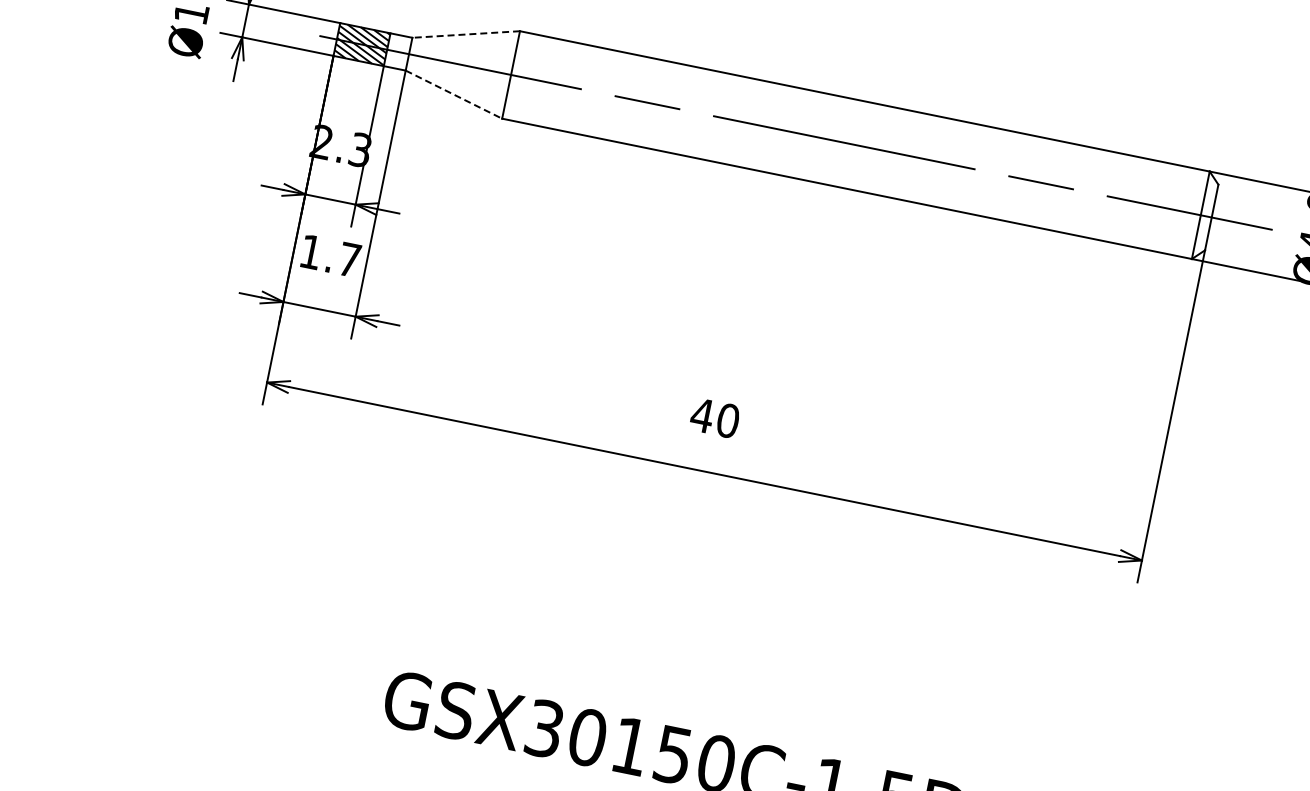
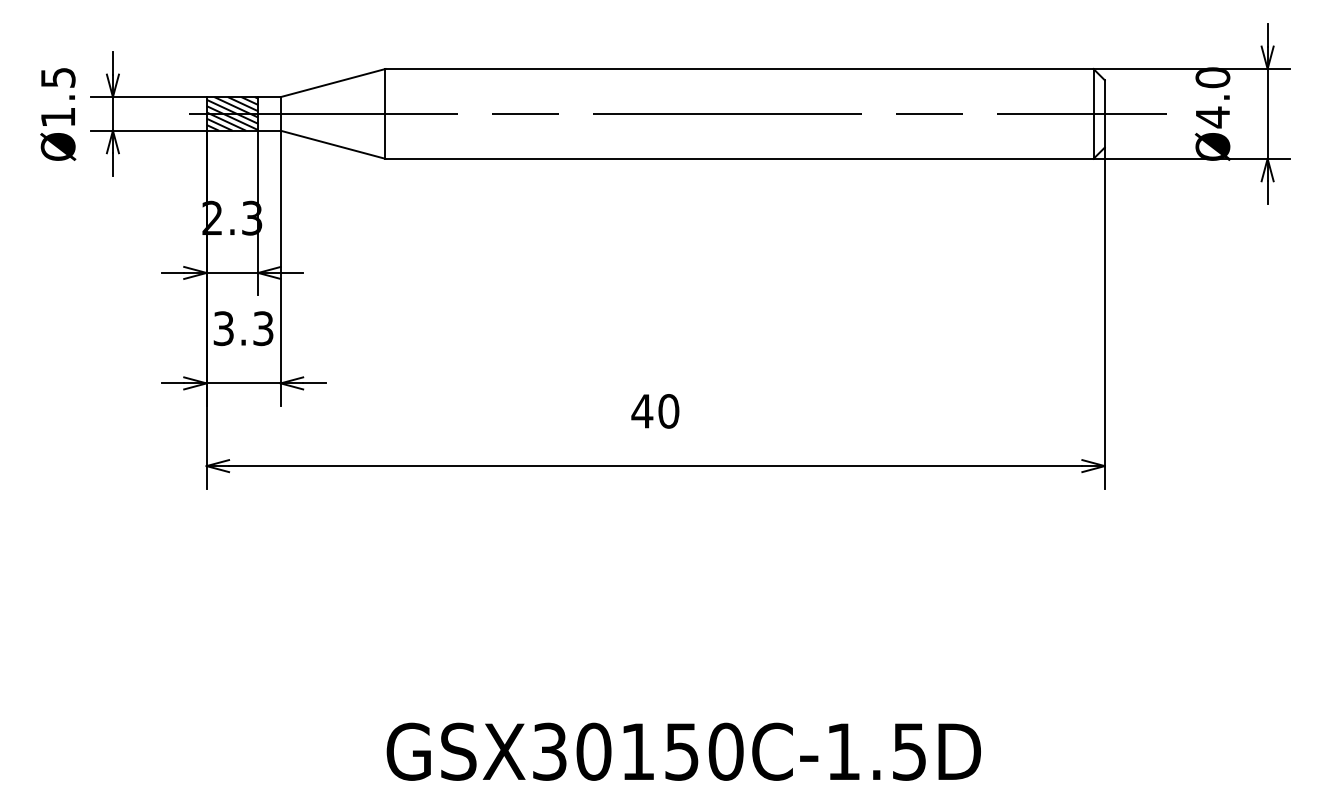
line: (465, 34) -> (332, 83), dashed -> solid
line: (454, 94) -> (333, 144), dashed -> solid
text: (330, 255) -> (243, 328), 1.7 -> 3.3

